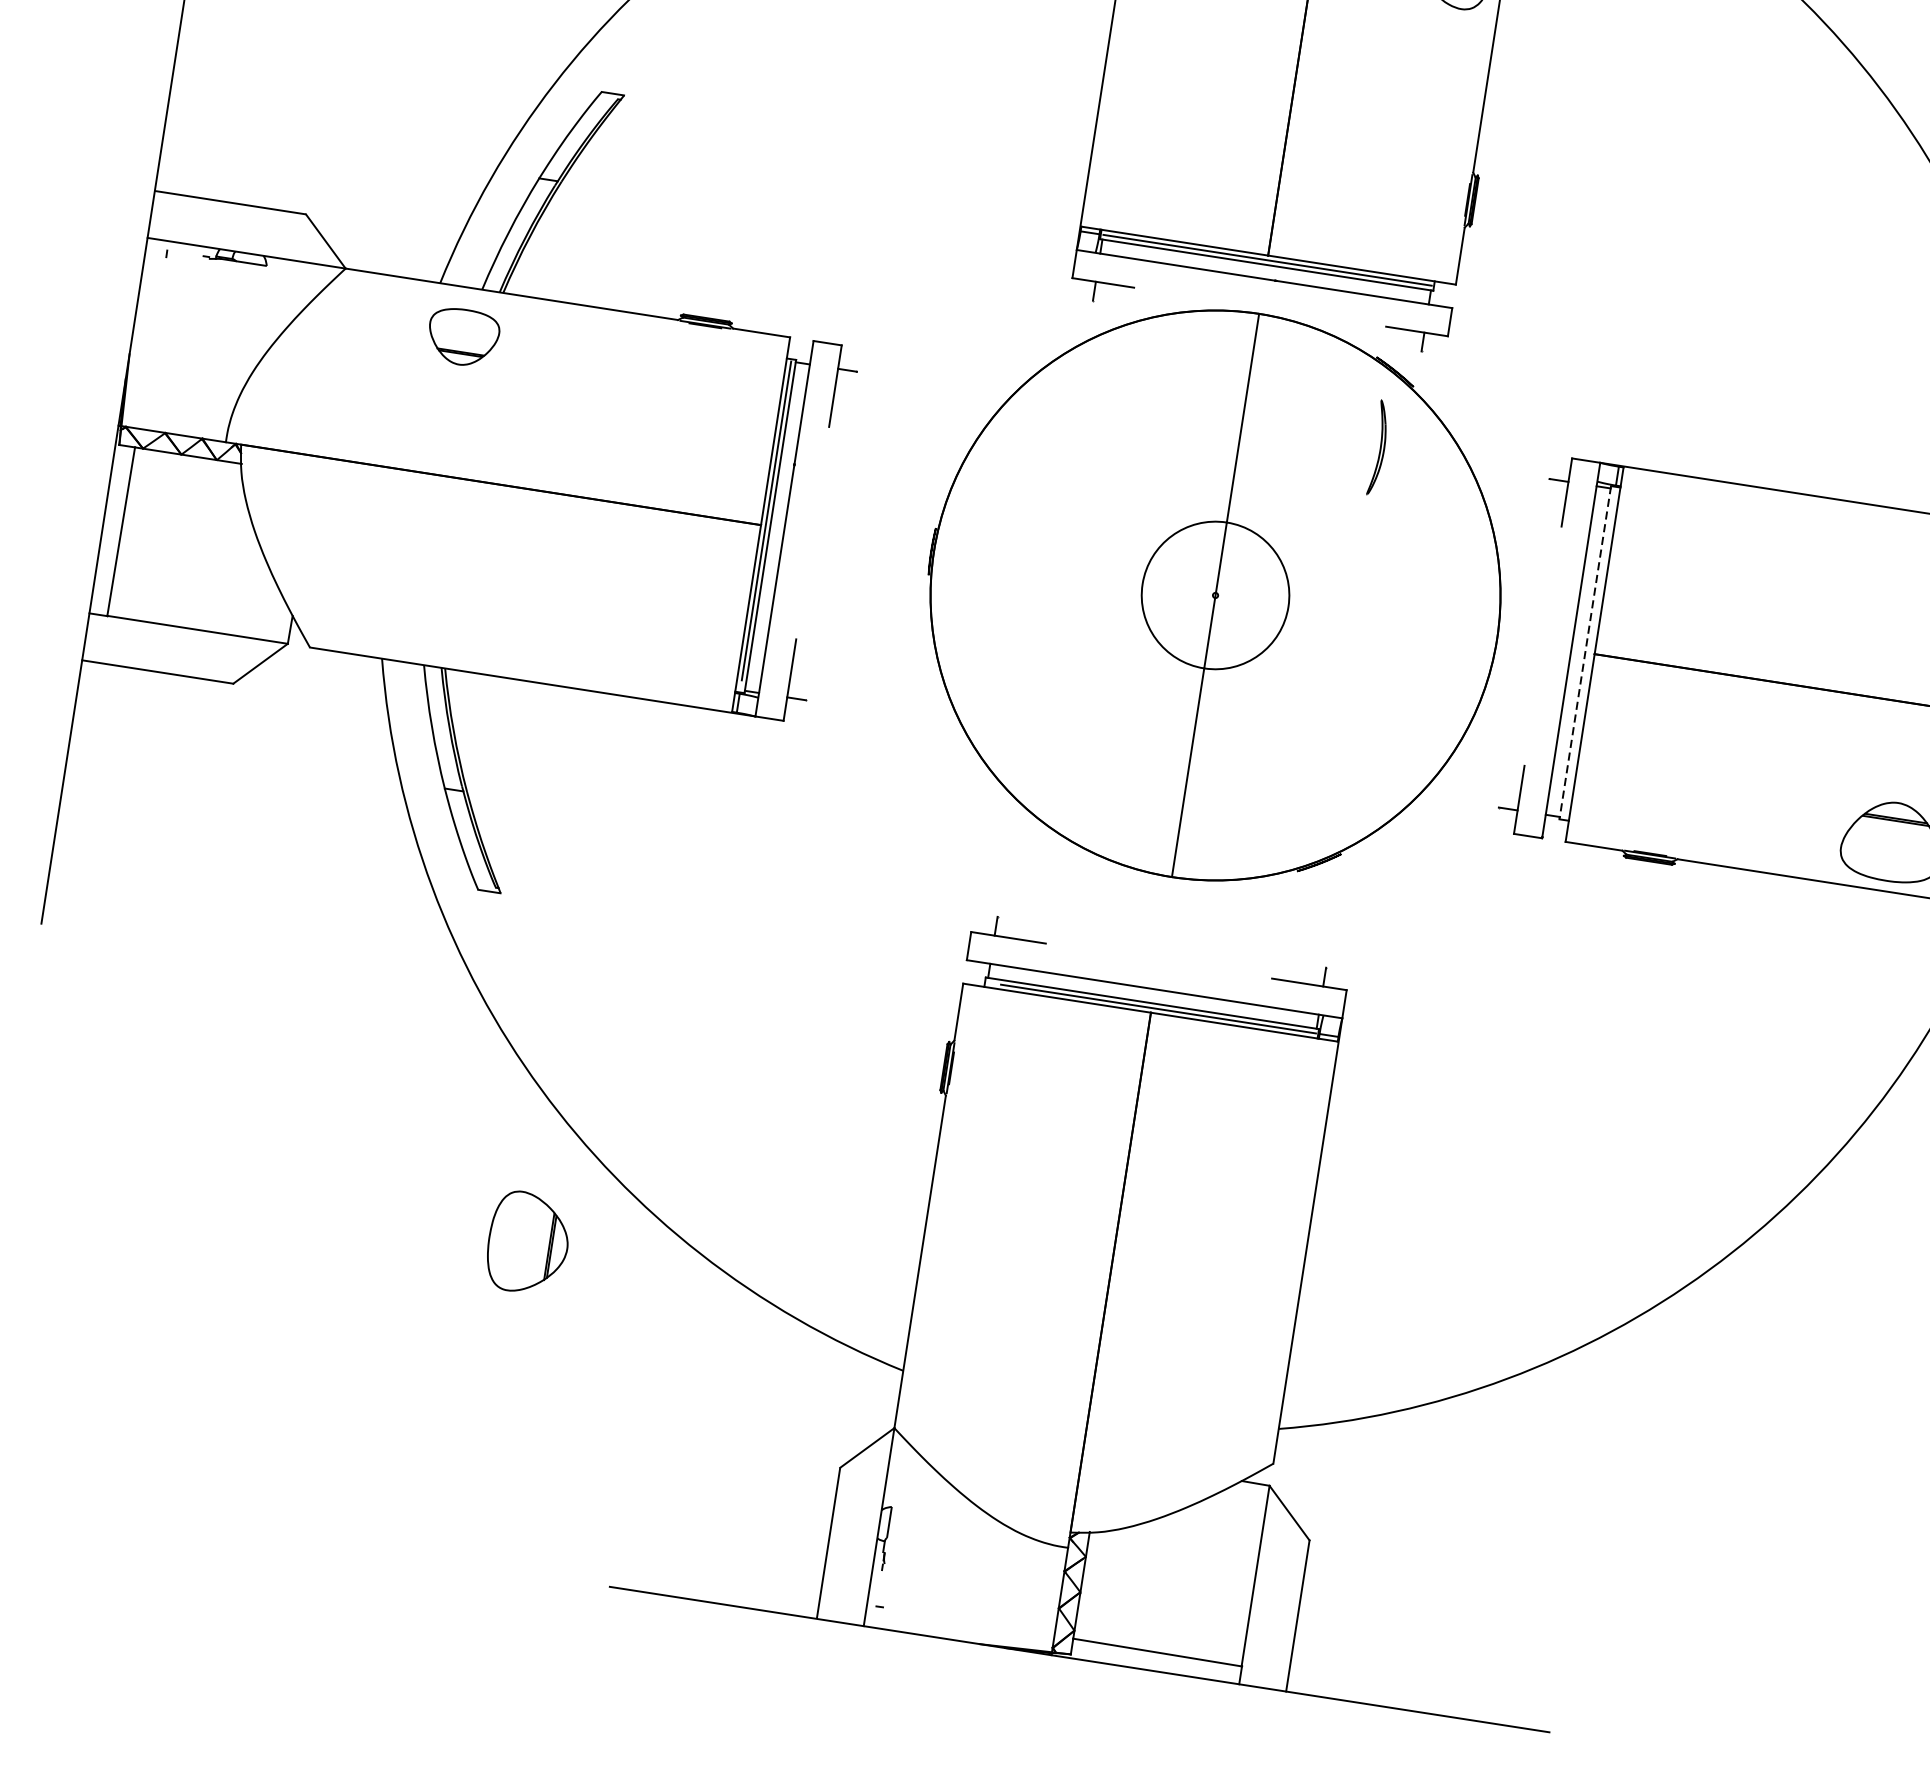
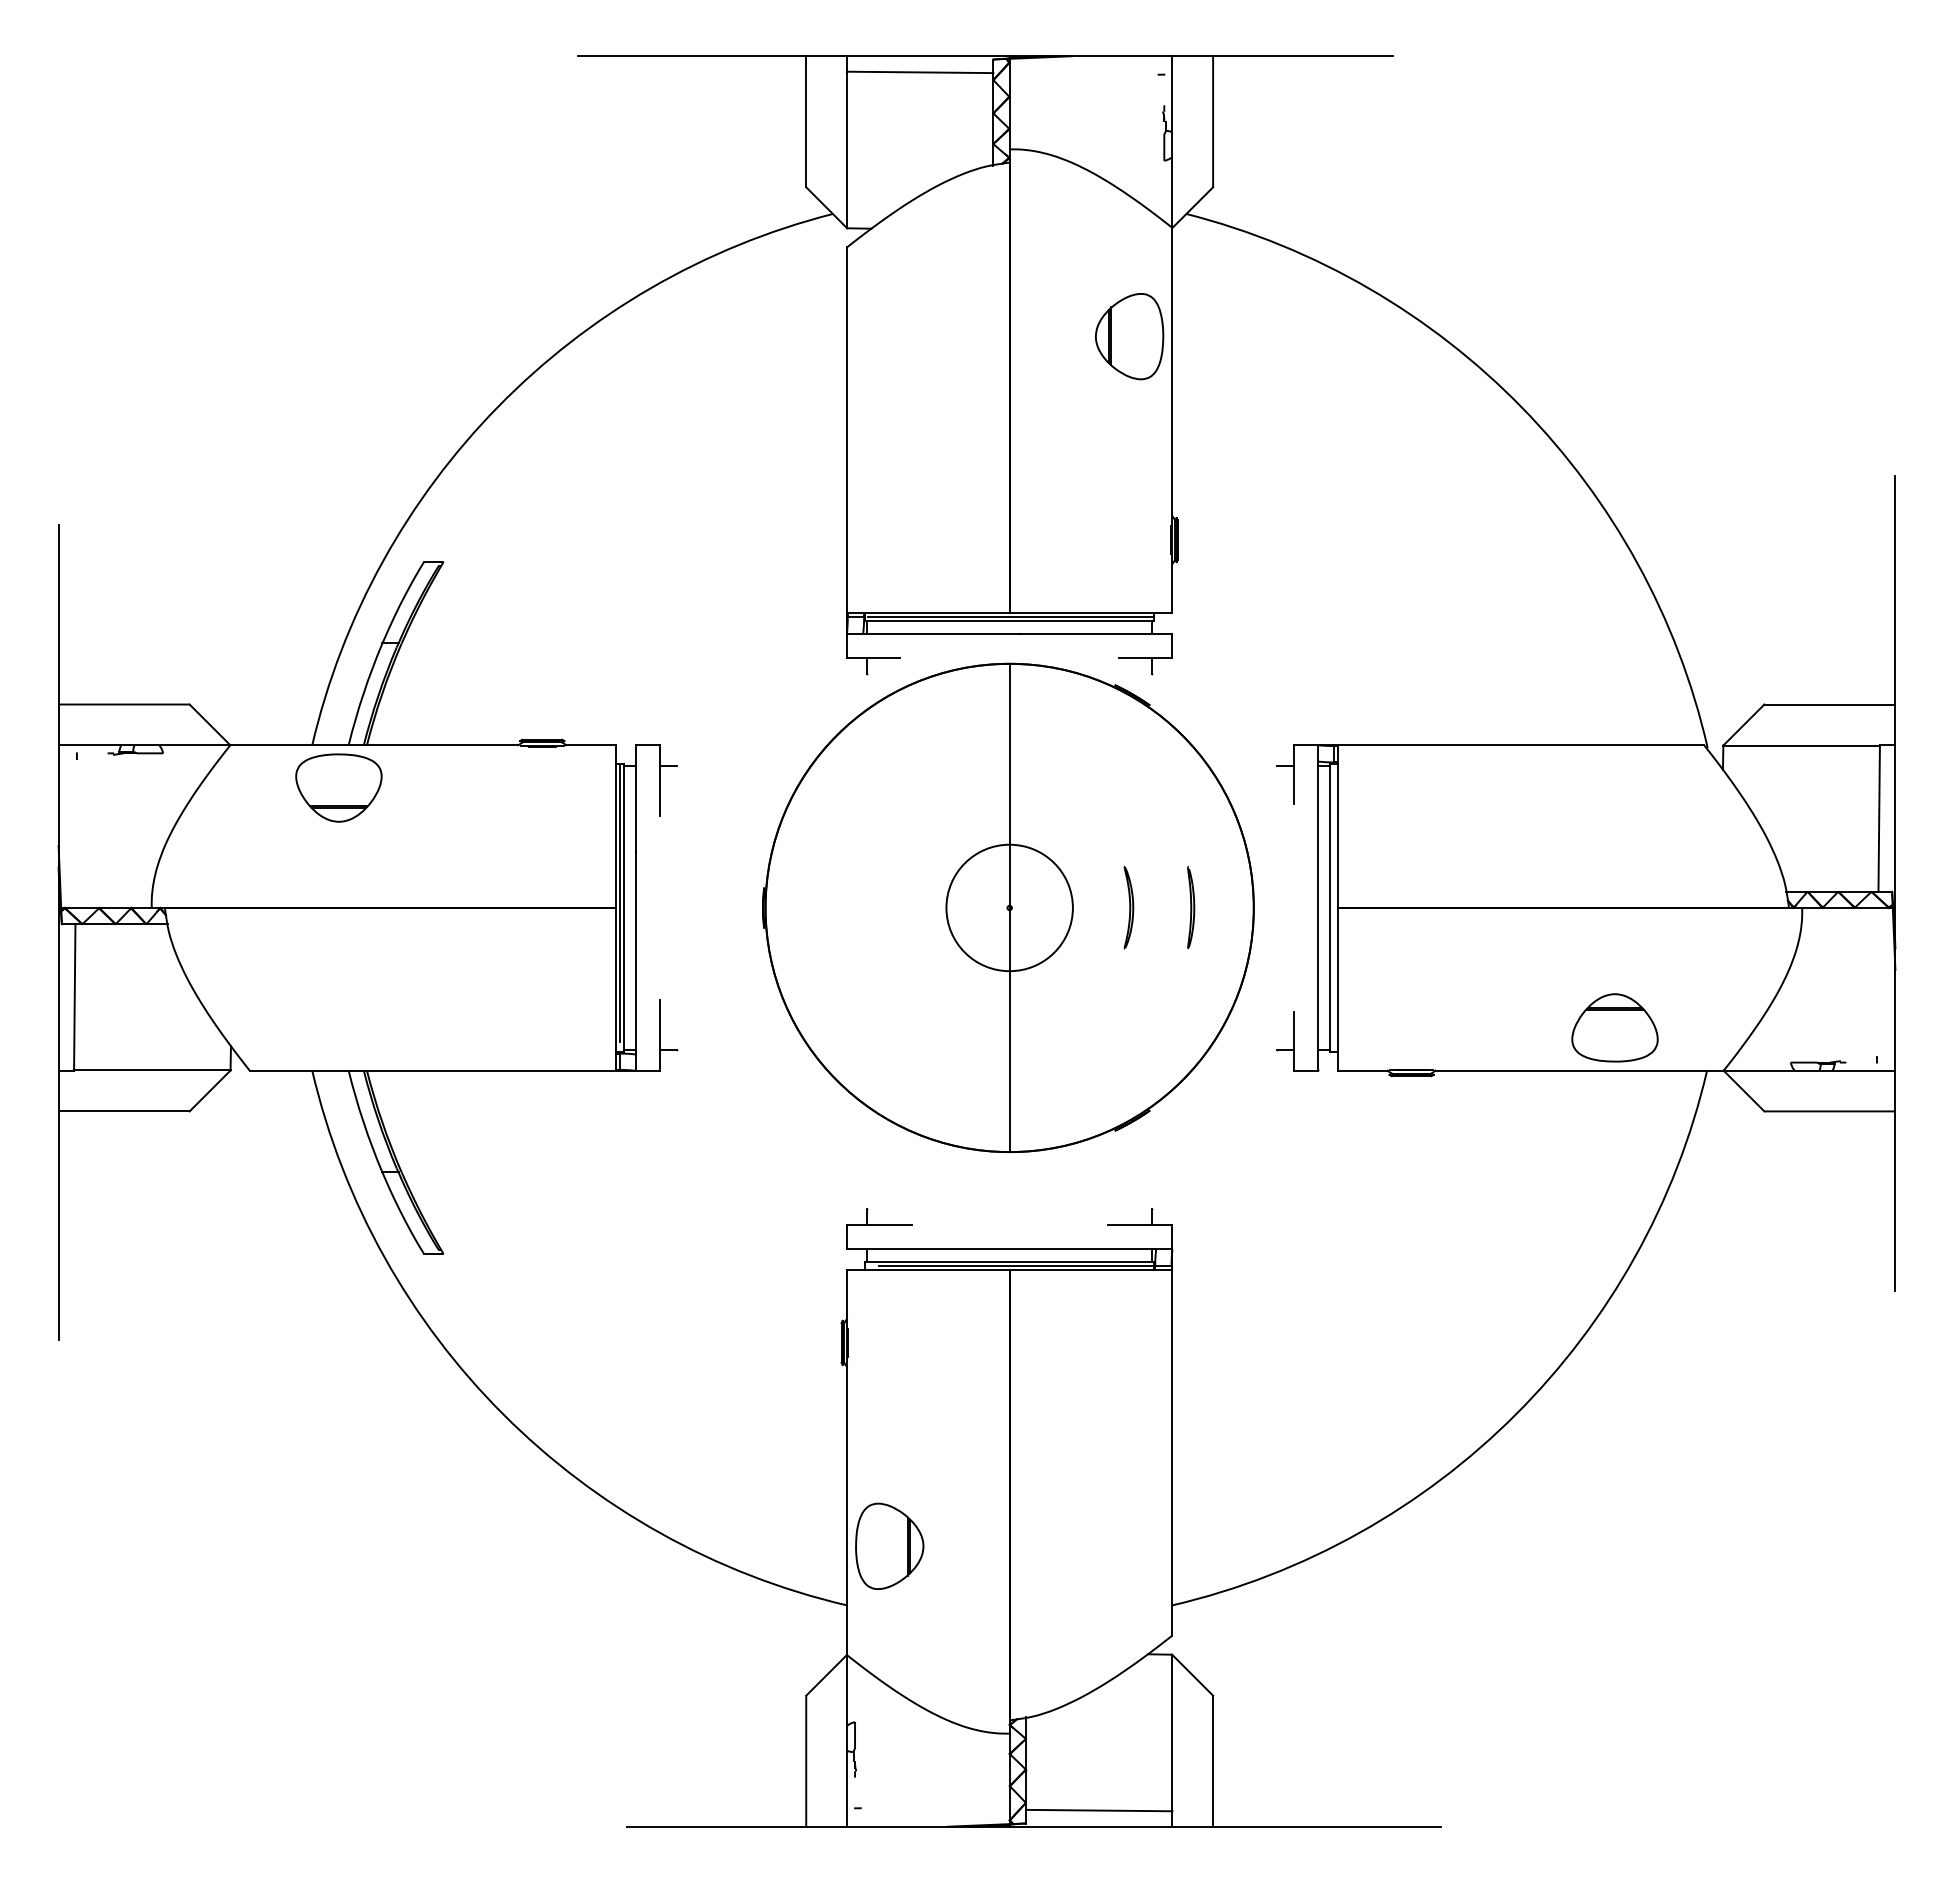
part: (462, 336) -> (338, 787), size x1.43
part: (1378, 447) -> (1128, 907), moved
part: (1425, 627) -> (1191, 907), added
line: (1585, 653) -> (1330, 908), dashed -> solid
part: (528, 1242) -> (889, 1545), moved

